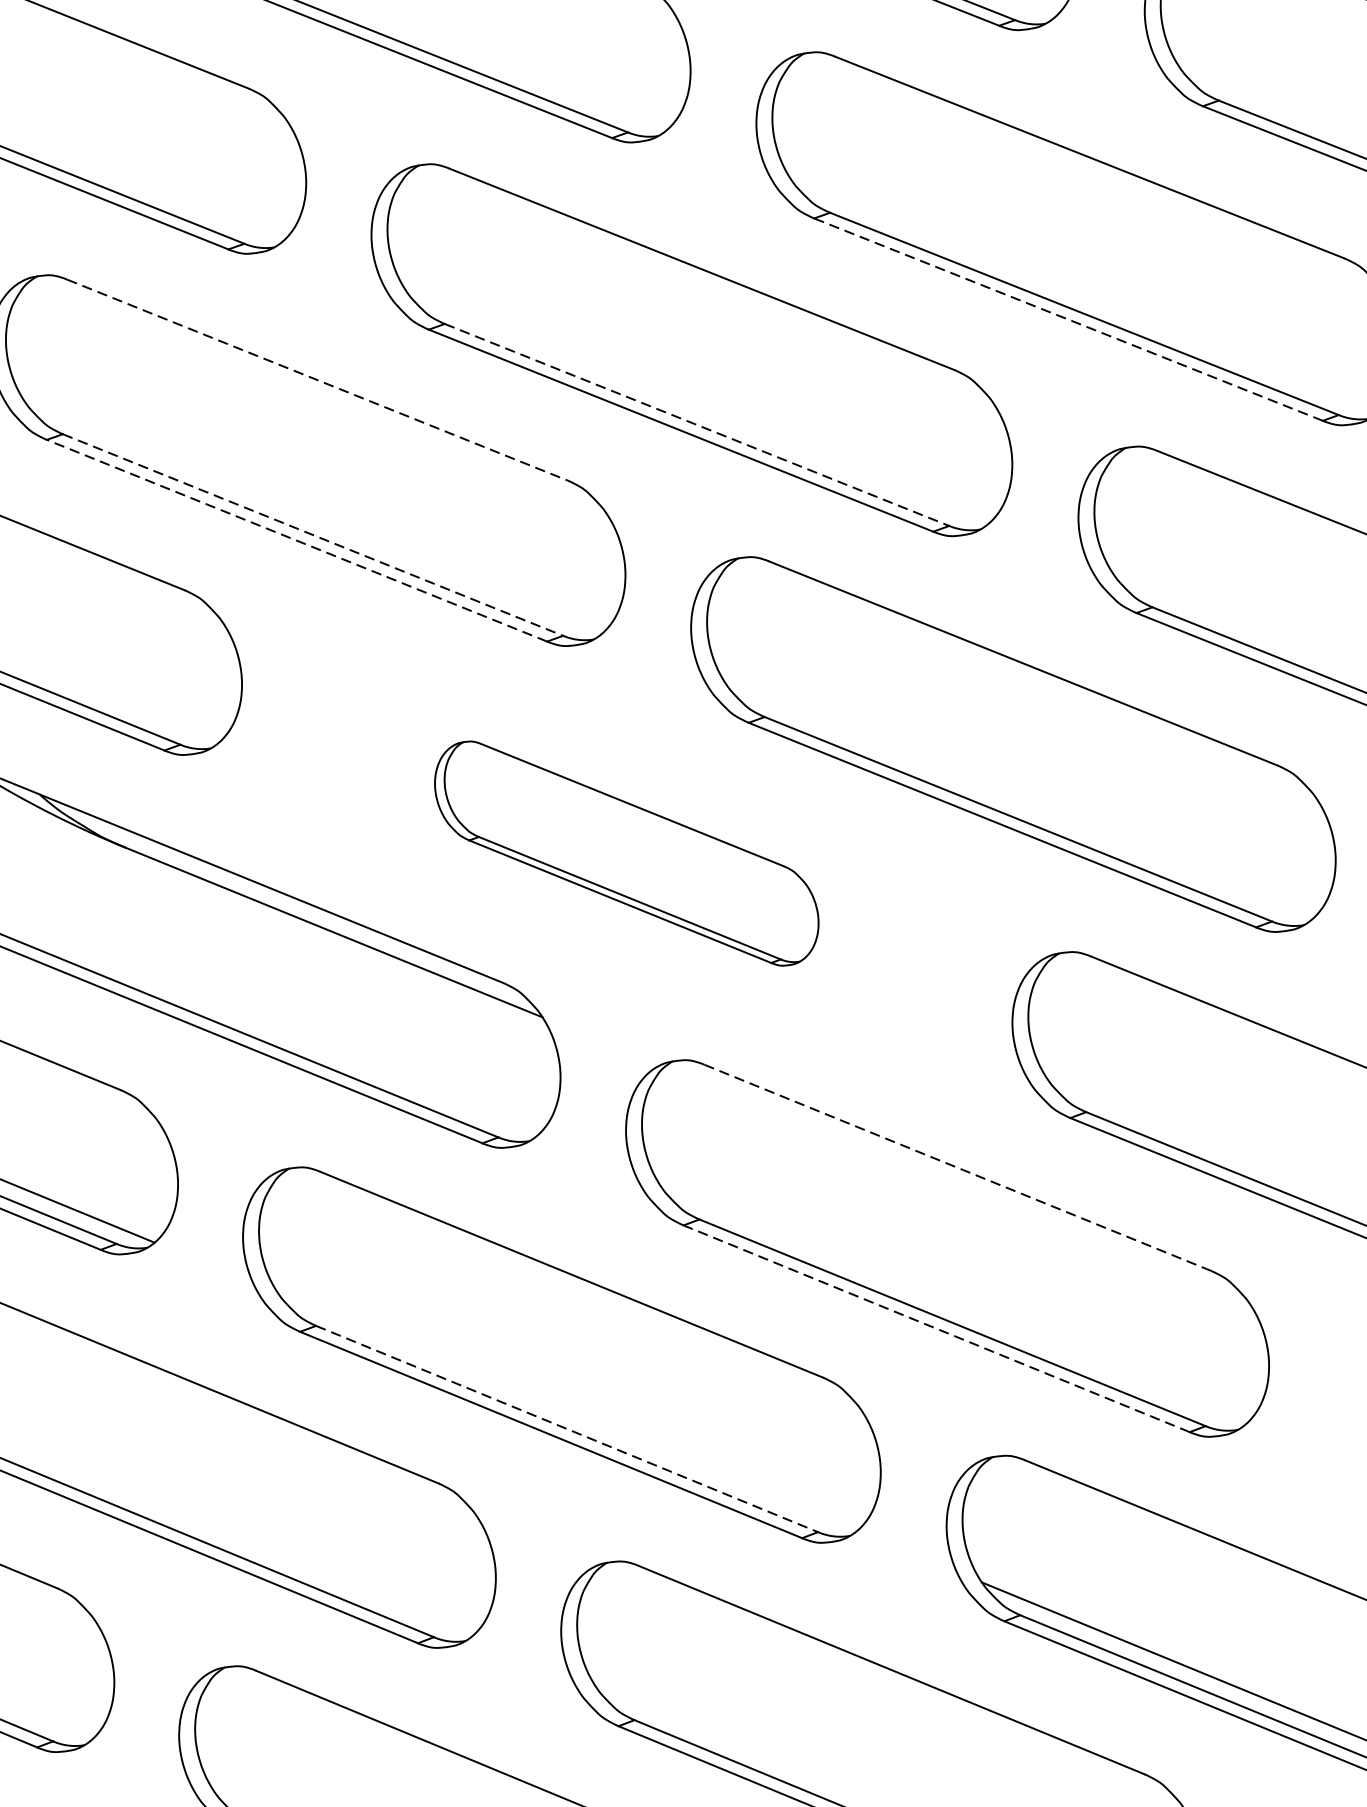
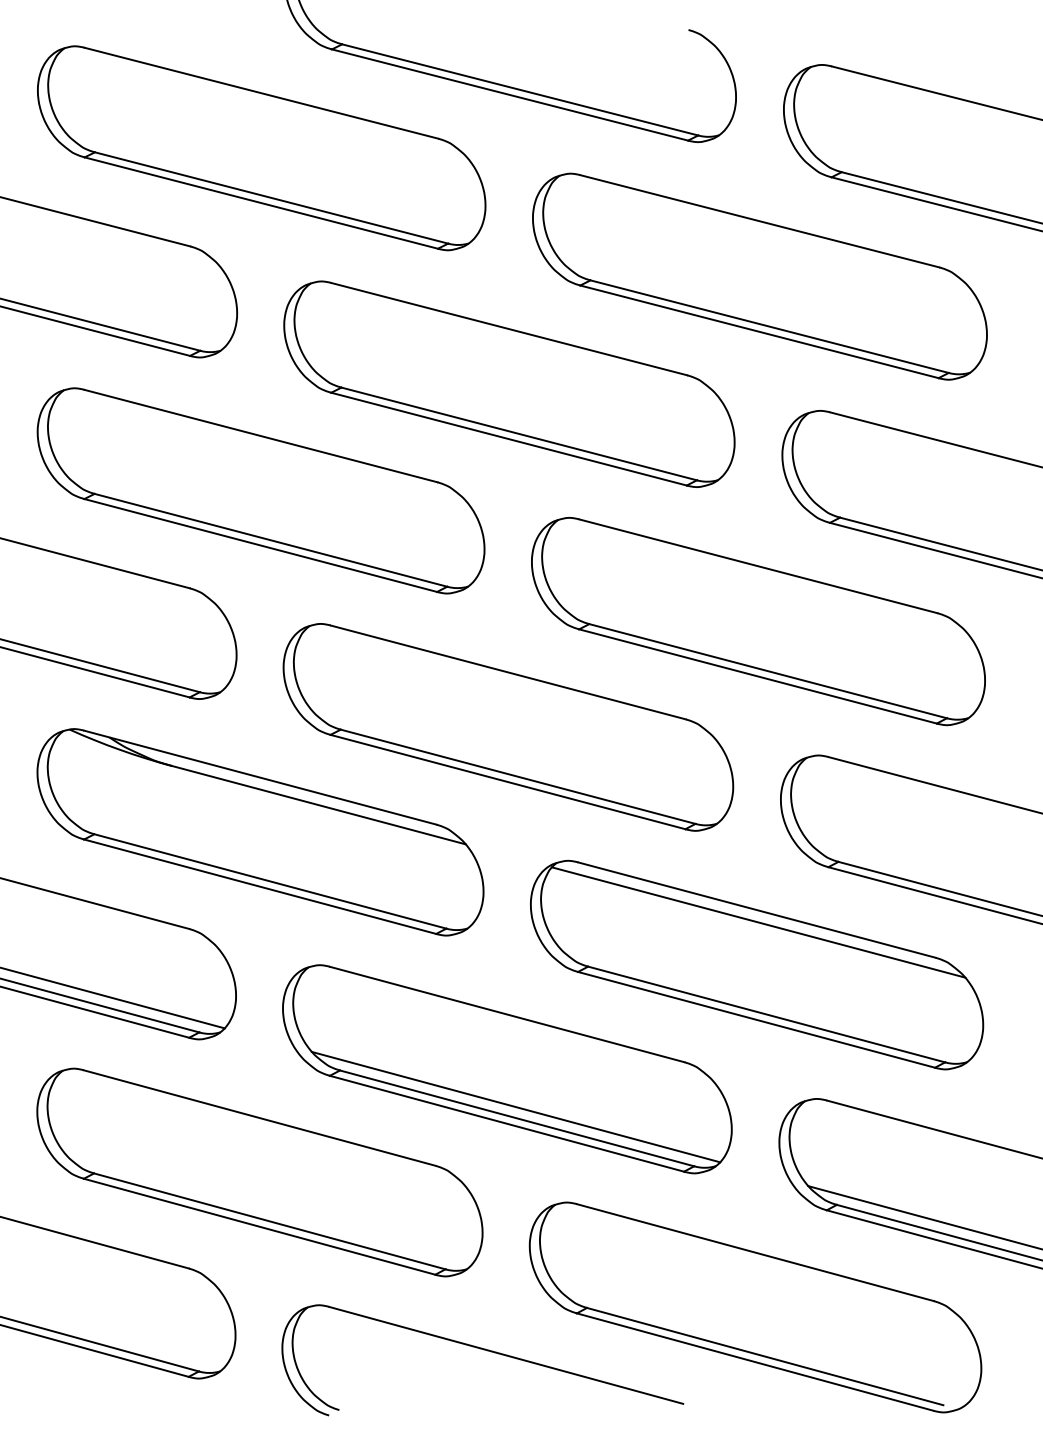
line: (1067, 318) -> (758, 331), dashed -> solid
line: (318, 380) -> (261, 436), dashed -> solid
line: (697, 424) -> (519, 433), dashed -> solid
line: (313, 535) -> (271, 540), dashed -> solid
line: (296, 540) -> (260, 545), dashed -> solid
part: (626, 853) -> (508, 727), size x1.67
line: (958, 1168) -> (757, 910), dashed -> solid
line: (957, 1186) -> (758, 922), added
line: (936, 1328) -> (756, 1019), dashed -> solid
line: (566, 1411) -> (515, 1106), added
line: (567, 1429) -> (517, 1118), dashed -> solid

